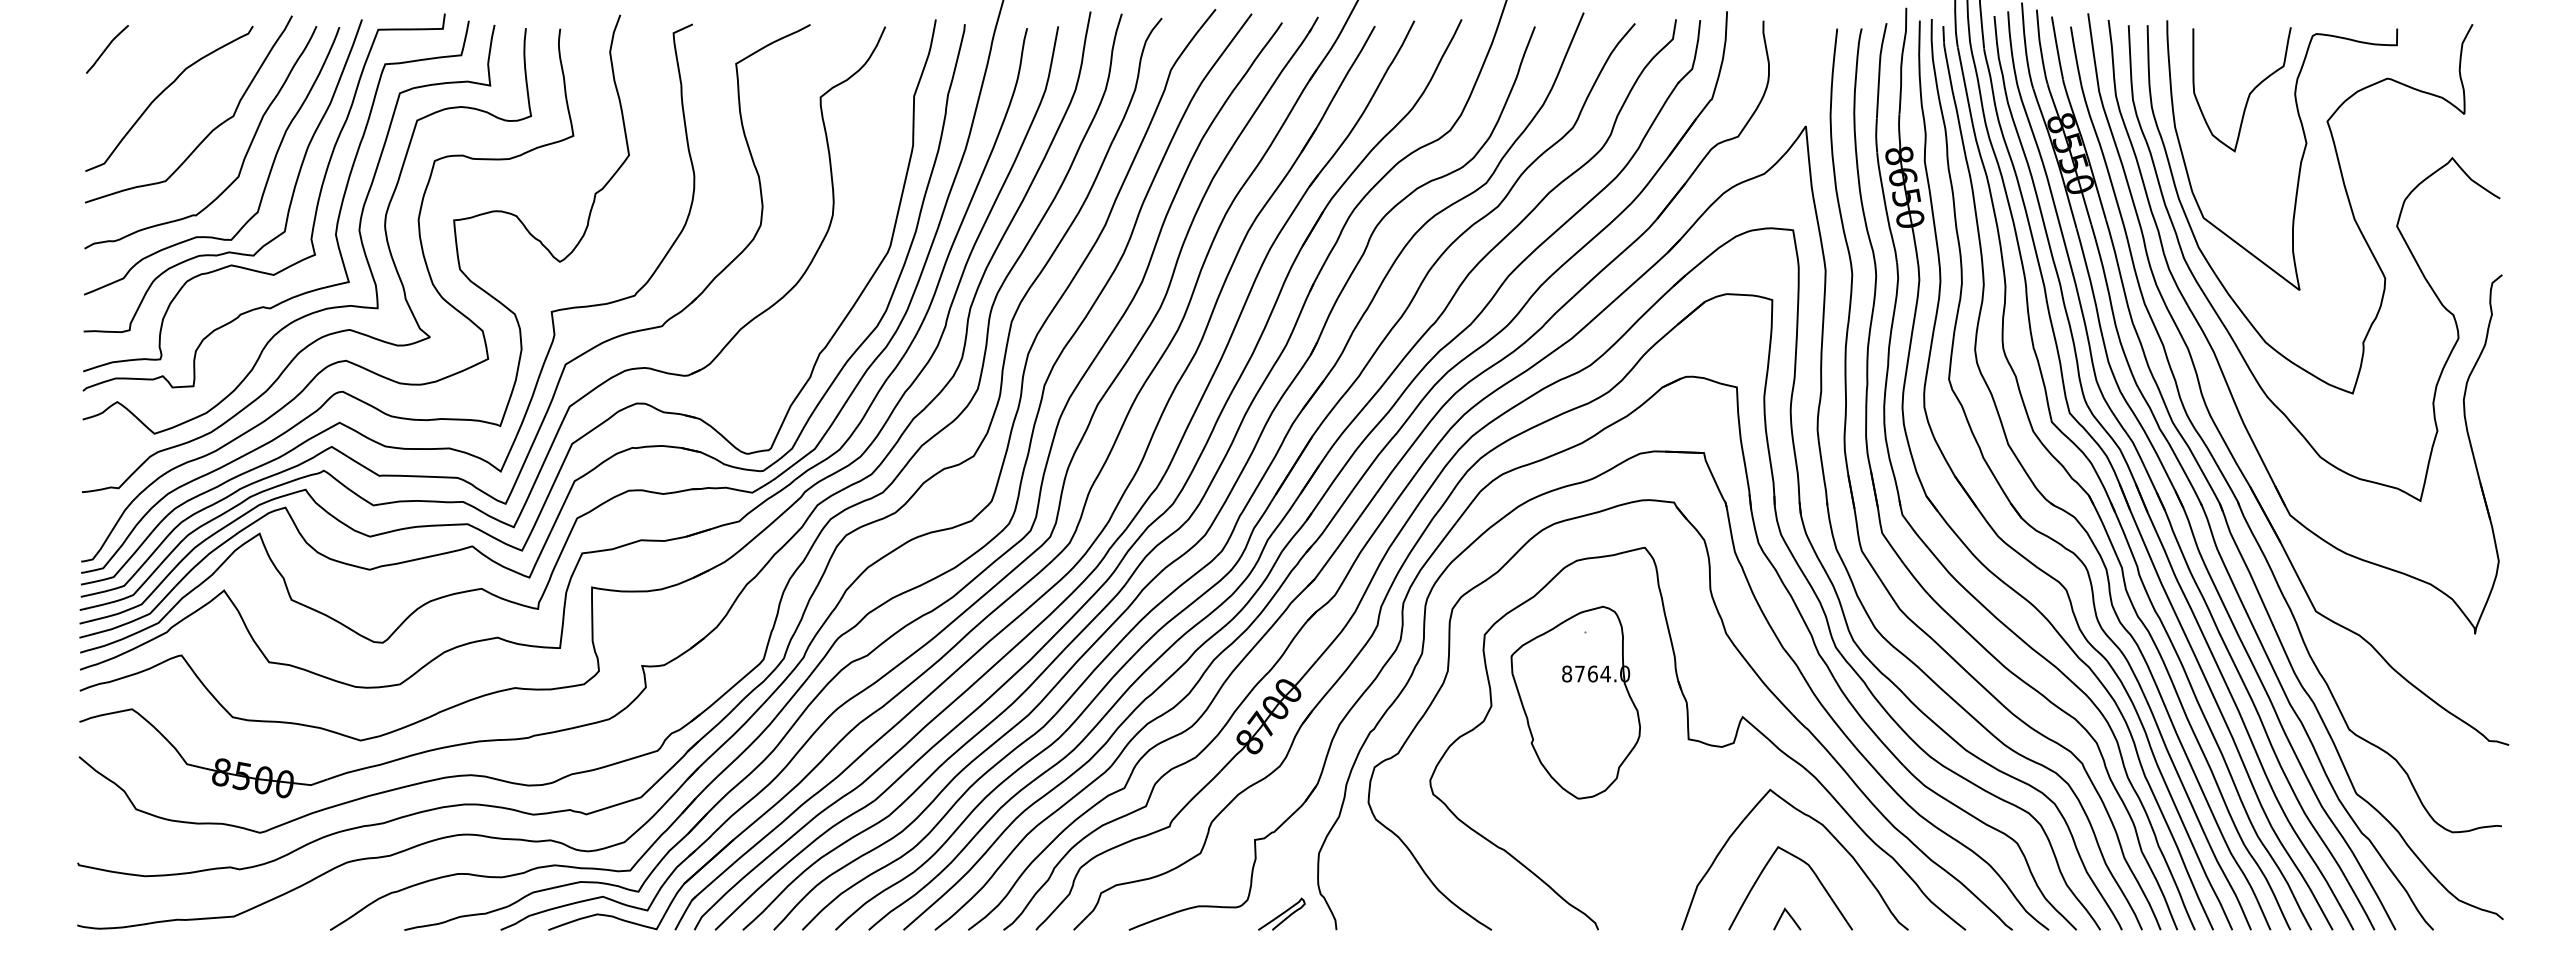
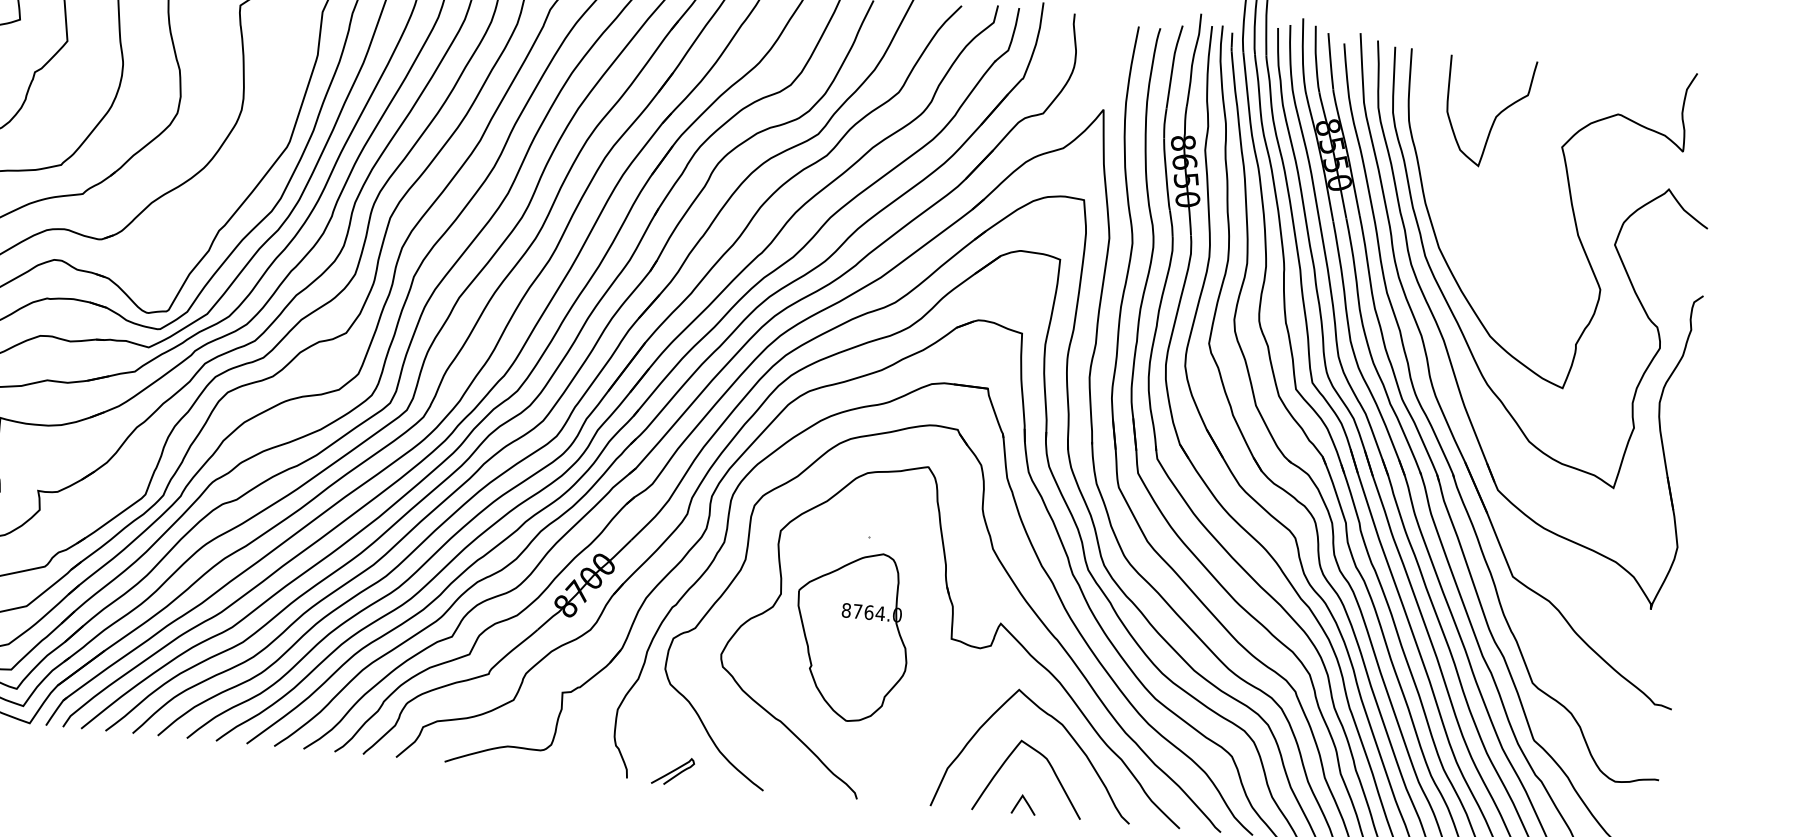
curve: (2300, 160) -> (1535, 179), removed
part: (1575, 702) -> (851, 636), moved
curve: (1281, 913) -> (672, 770), moved

